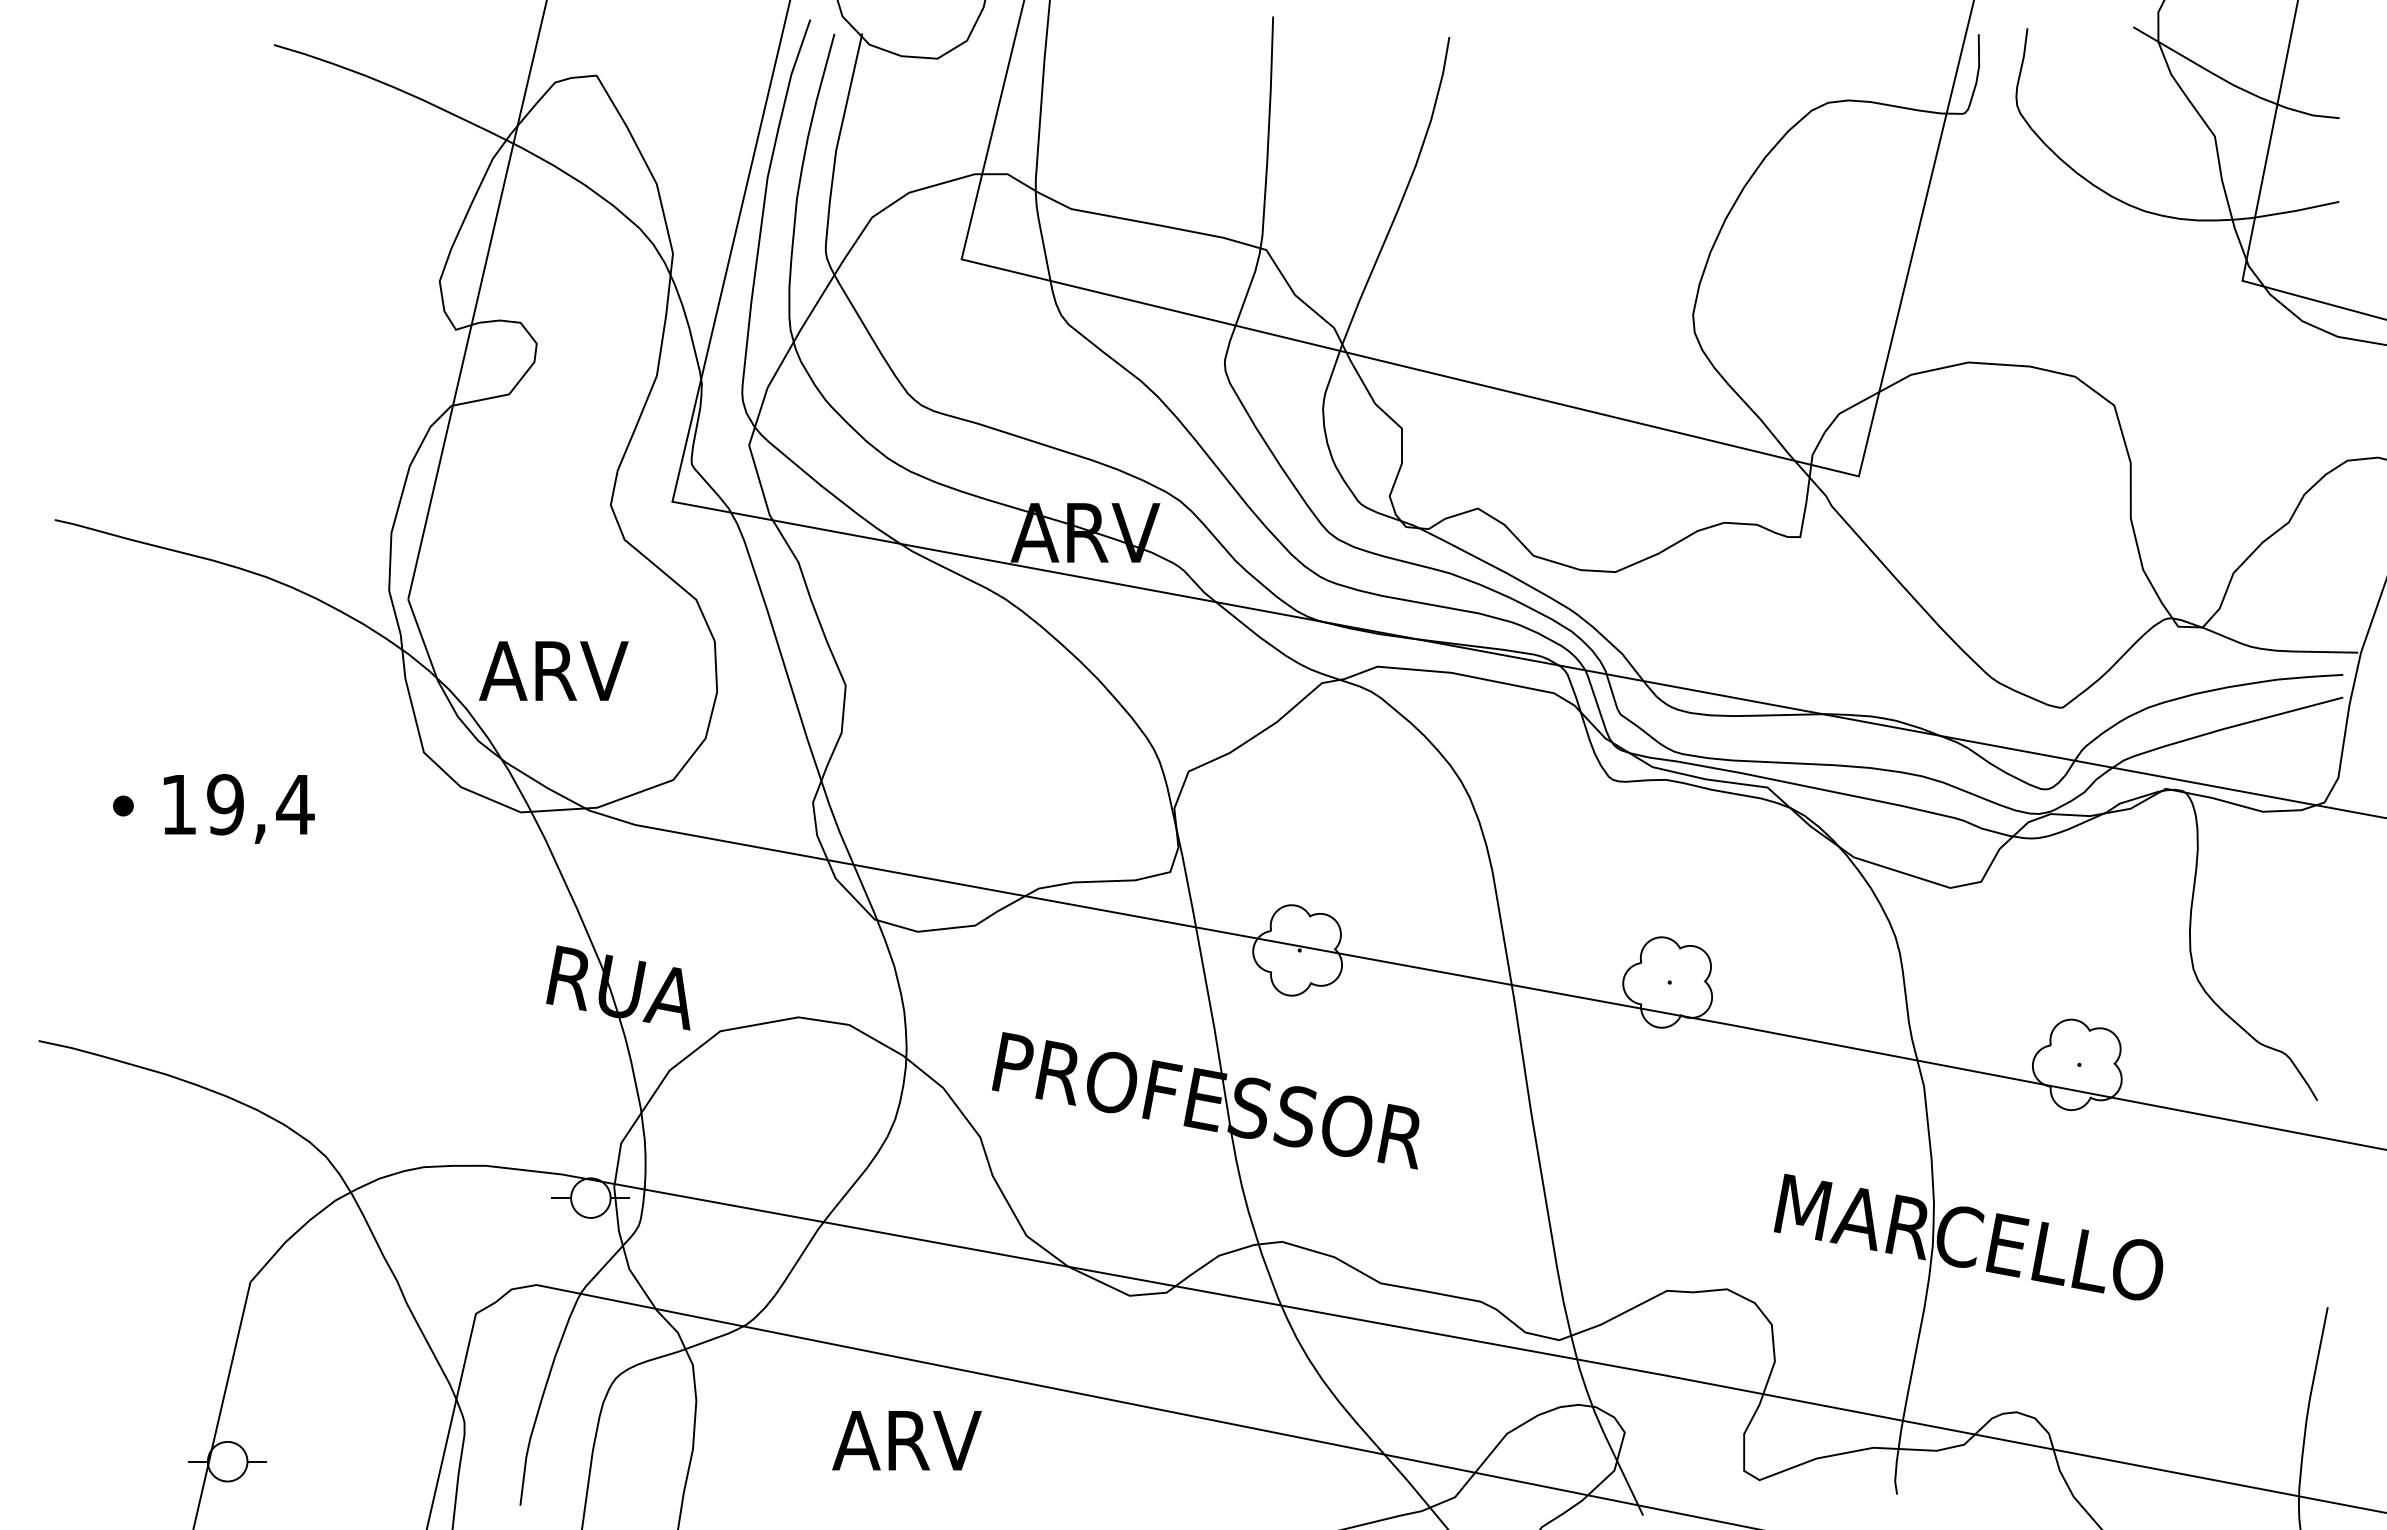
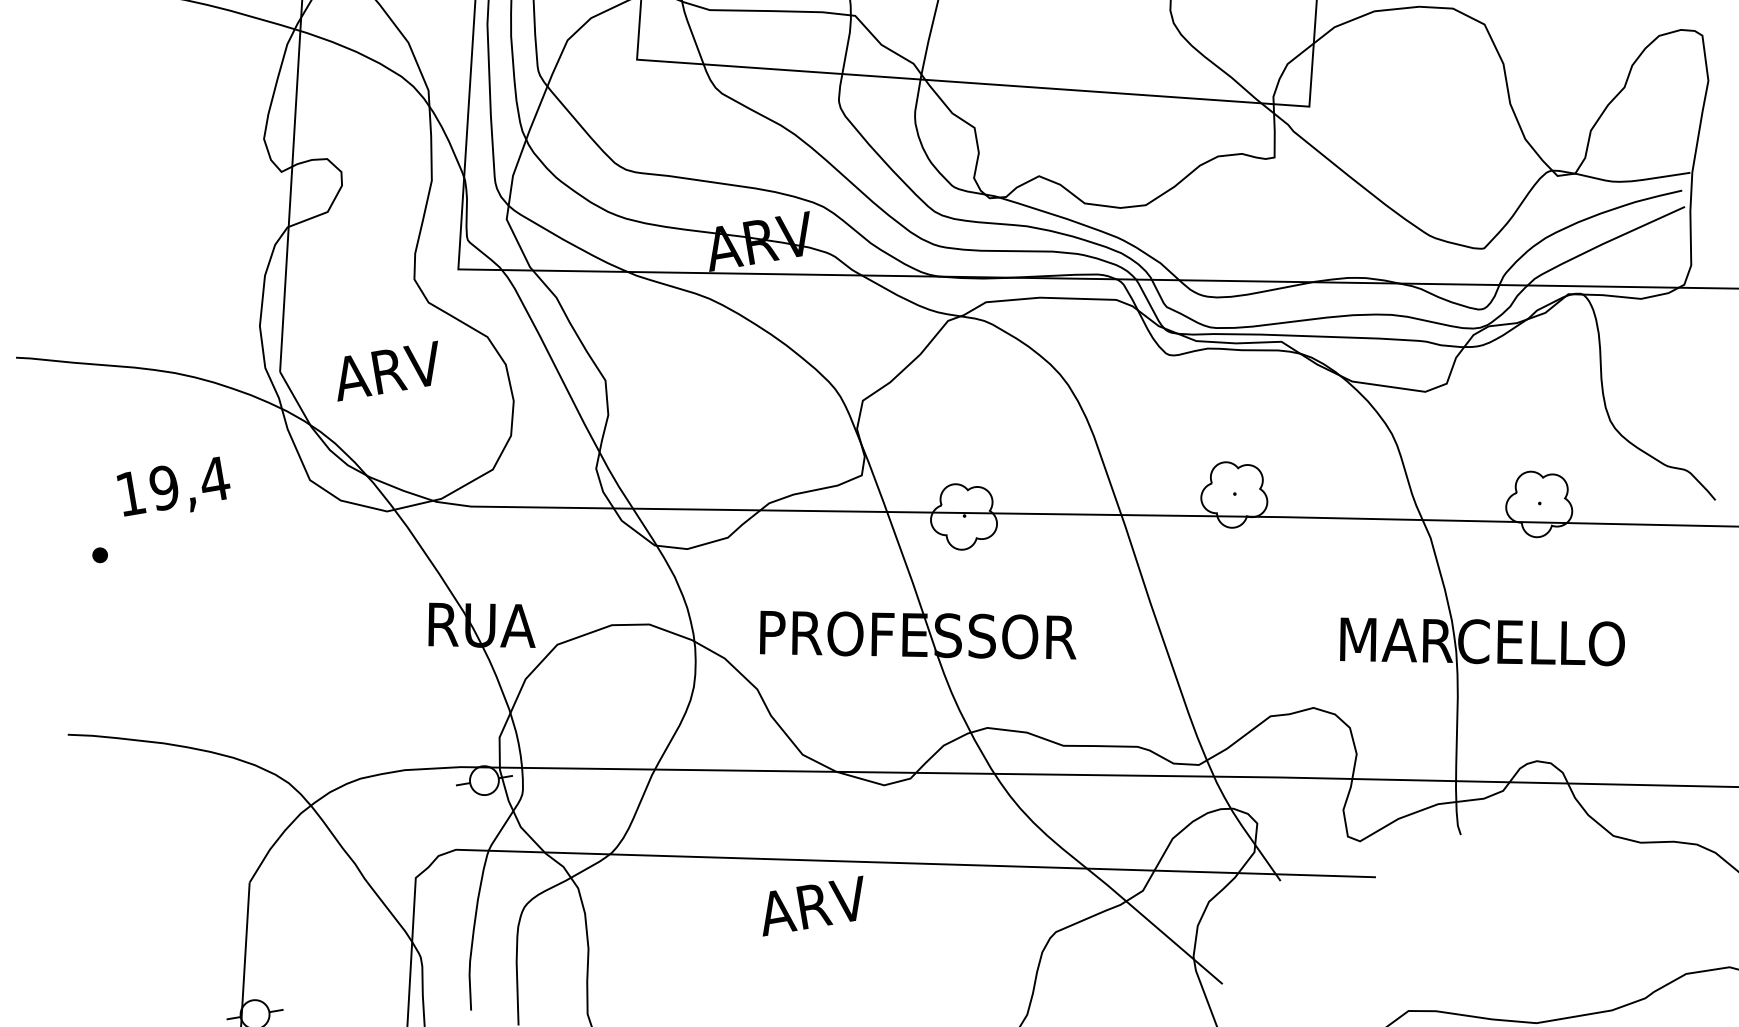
text: (553, 670) -> (387, 370), moved
text: (238, 808) -> (174, 489), moved
text: (906, 1440) -> (812, 906), moved

